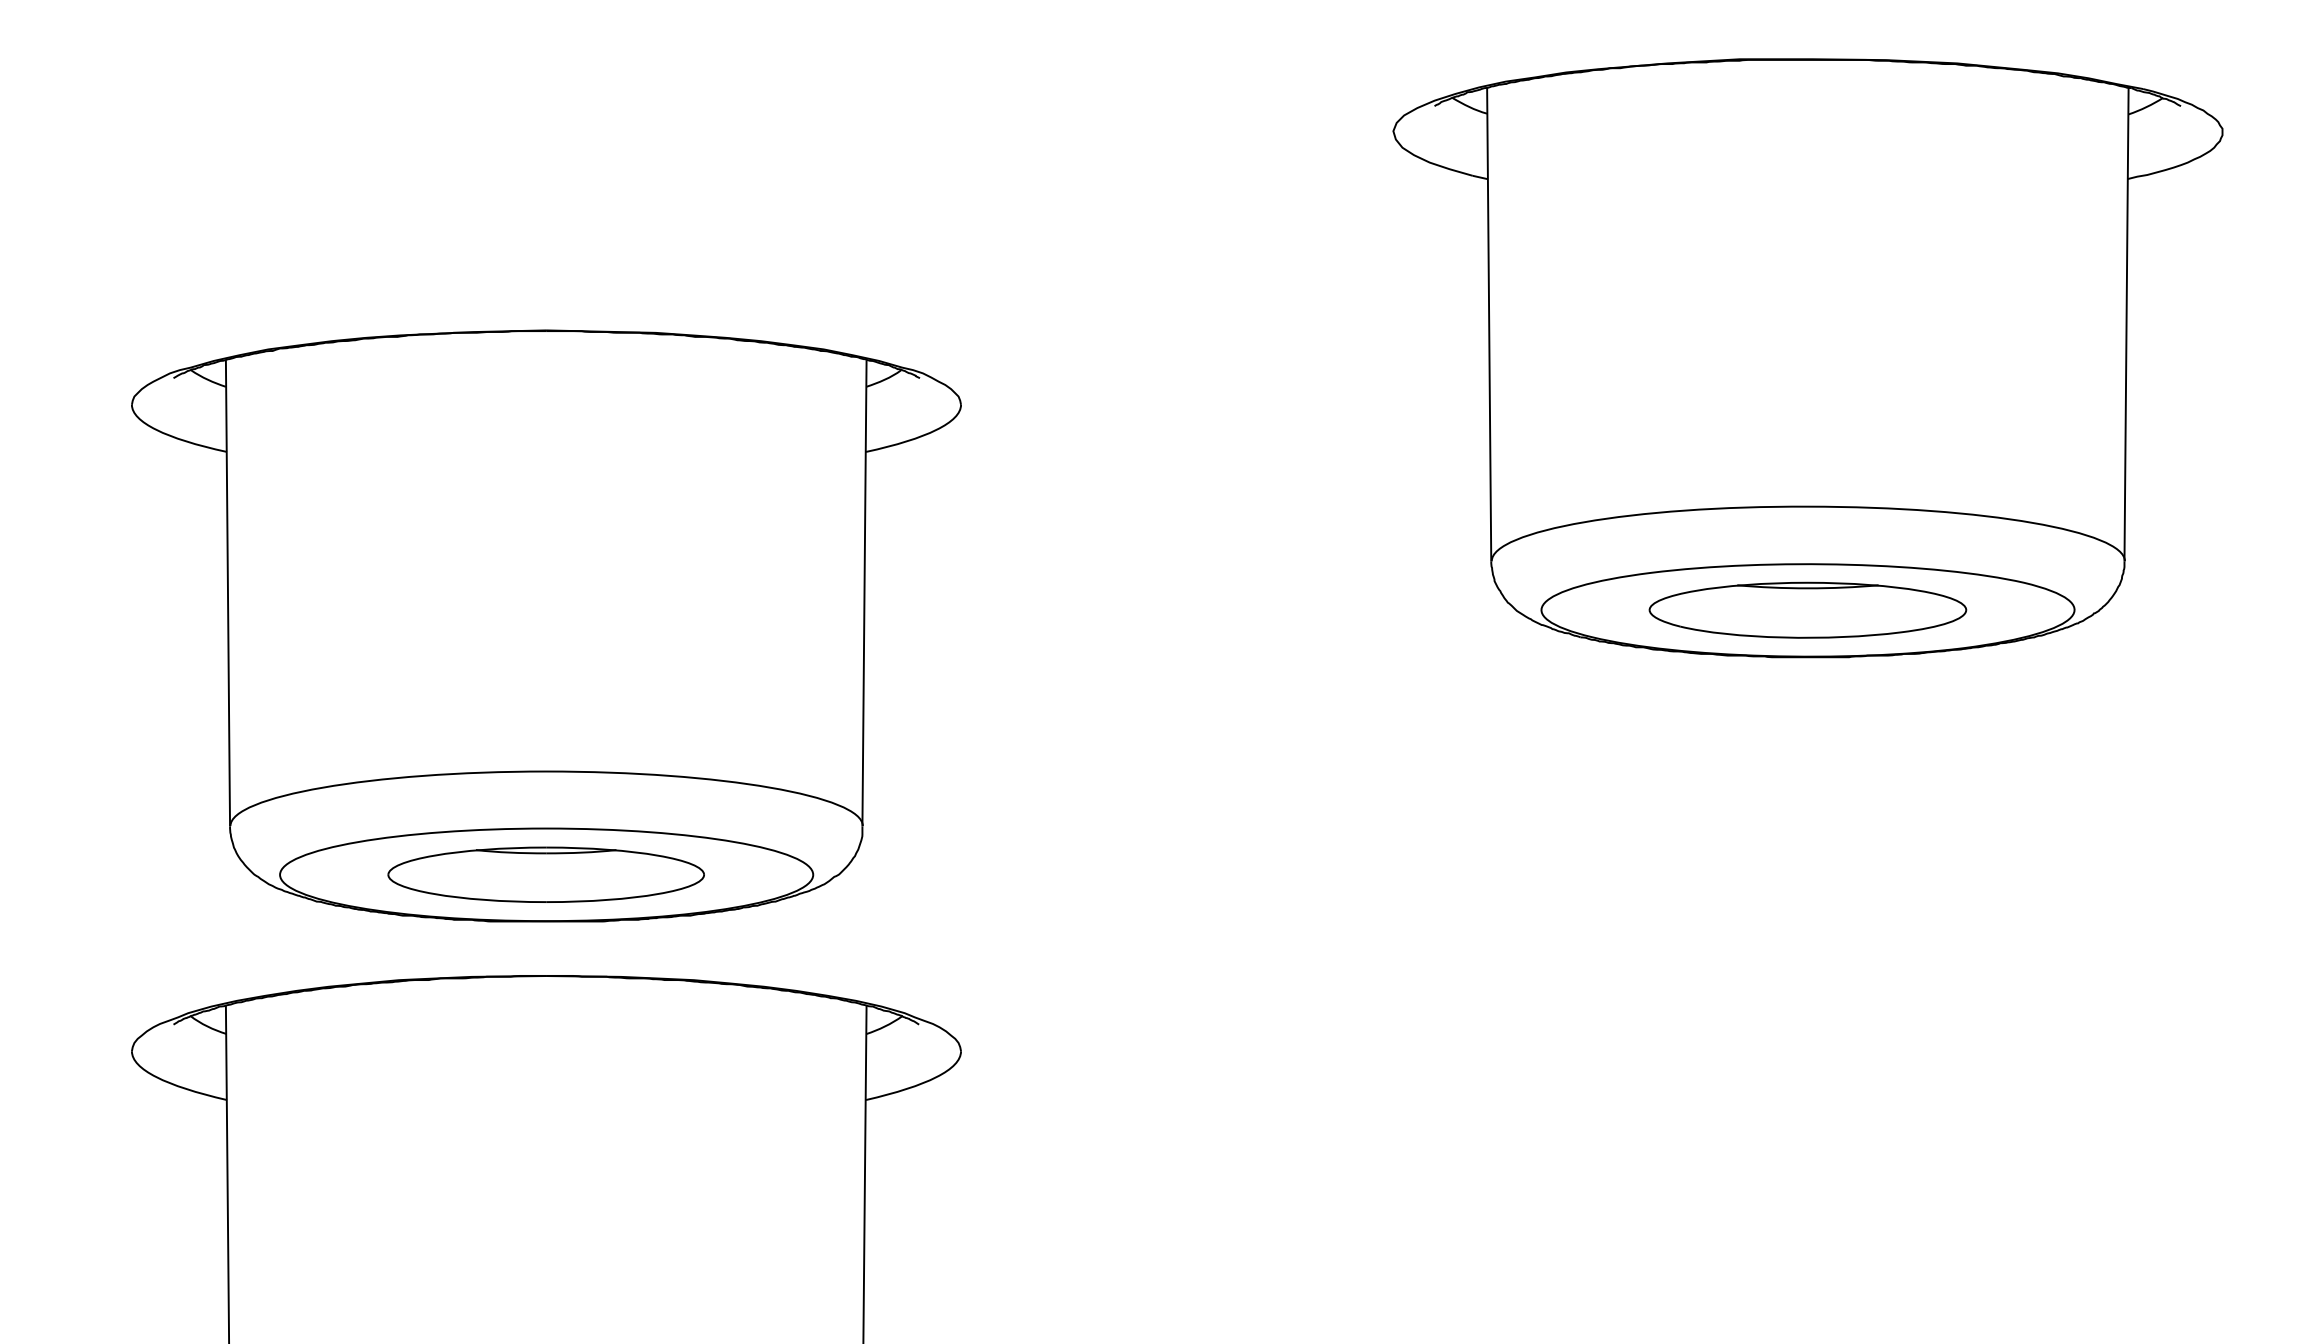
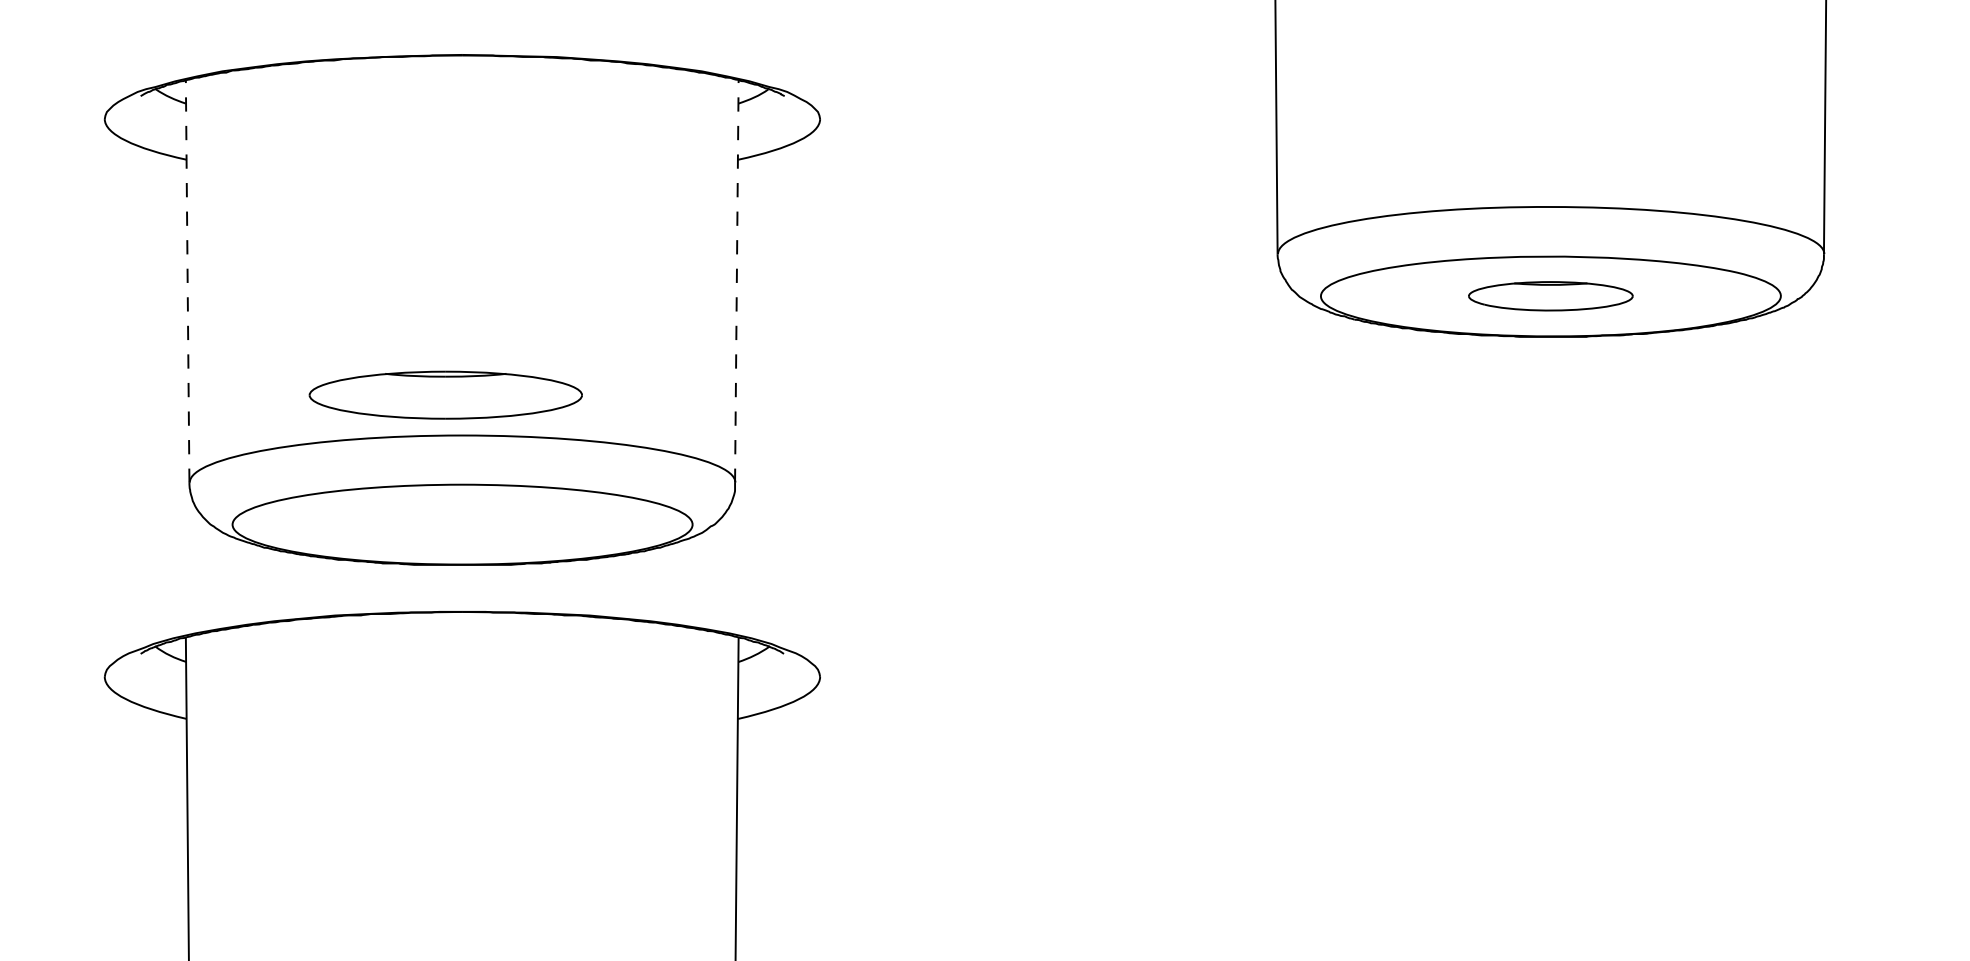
line: (227, 592) -> (187, 281), solid -> dashed
line: (864, 592) -> (736, 281), solid -> dashed
part: (1807, 609) -> (1550, 295), size x0.6
part: (545, 874) -> (445, 394), moved

